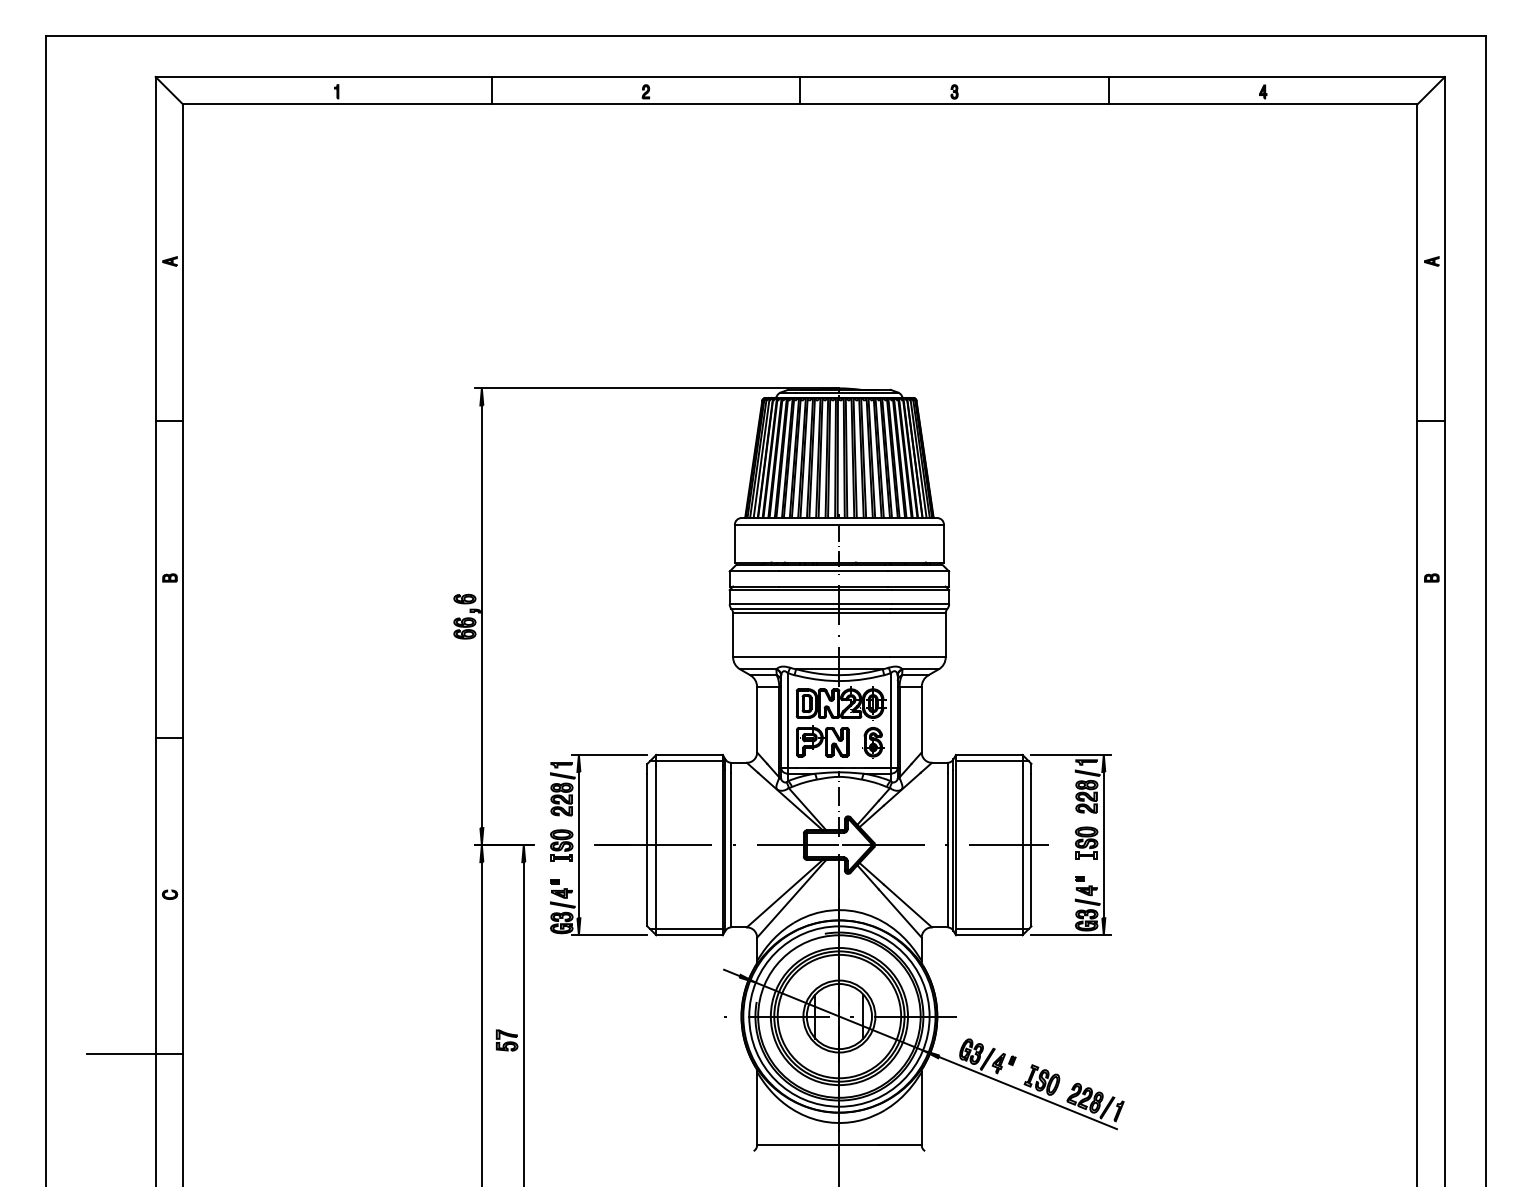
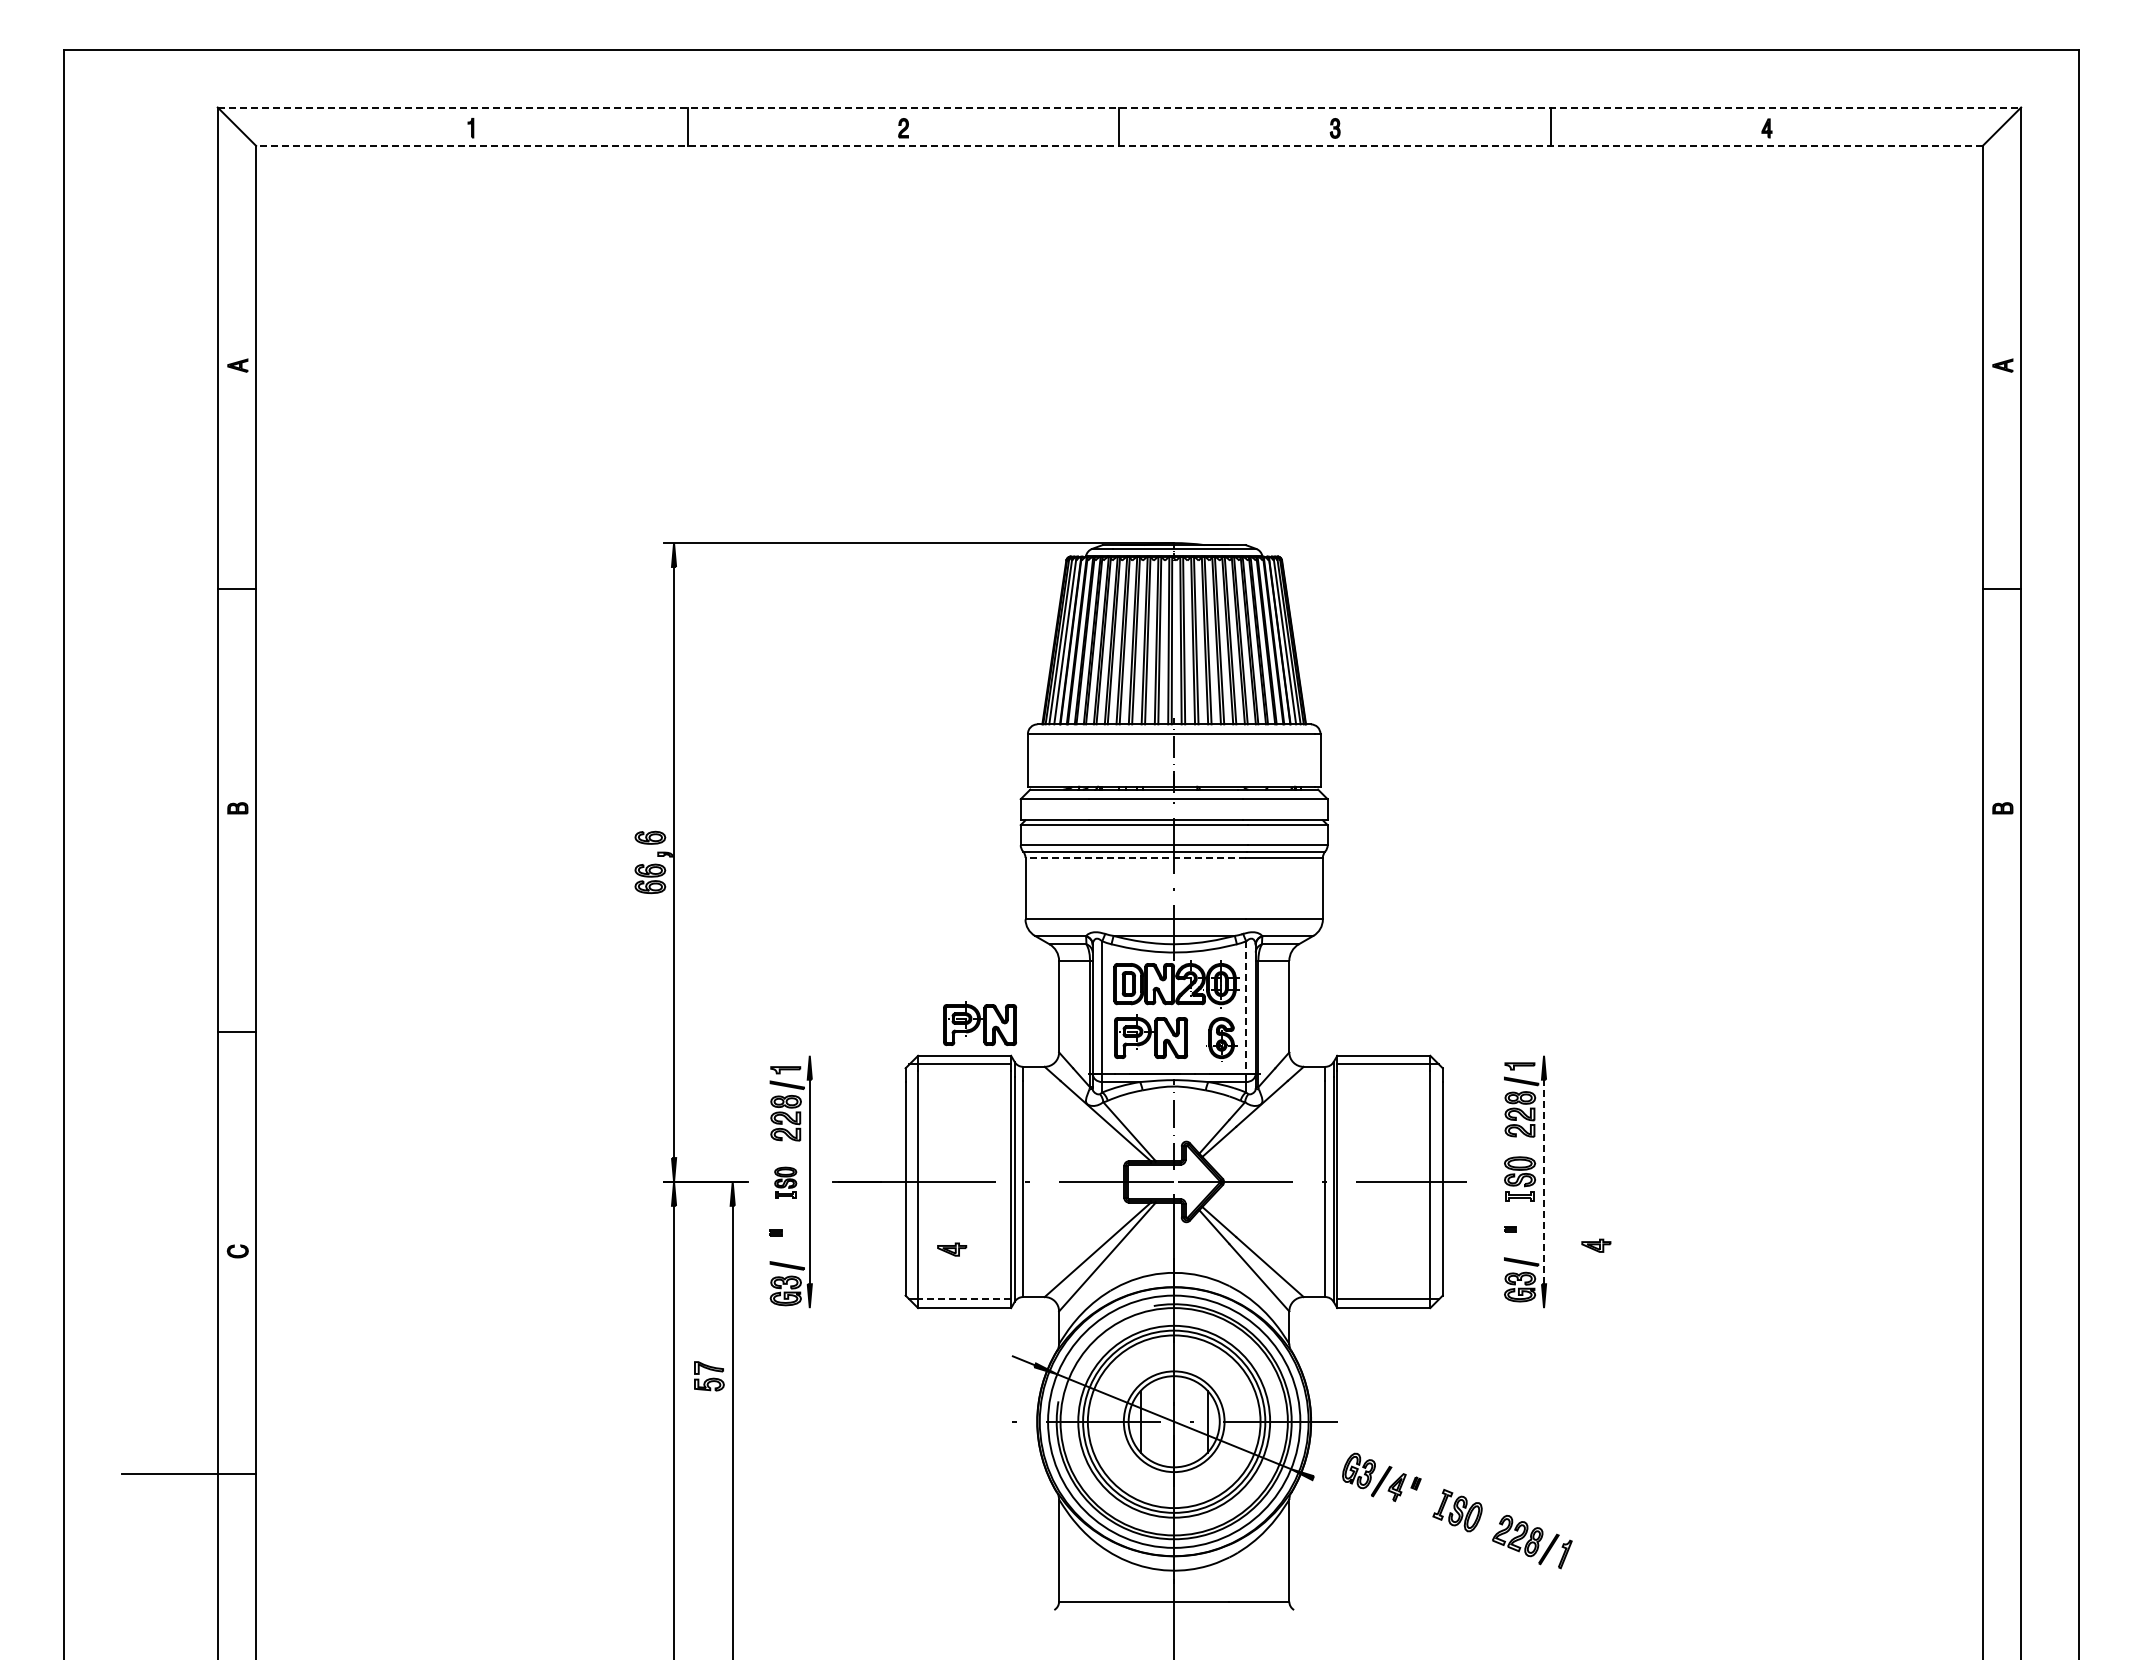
line: (800, 76) -> (1119, 107), solid -> dashed
line: (799, 104) -> (1118, 145), solid -> dashed
line: (811, 613) -> (1135, 857), solid -> dashed
line: (891, 721) -> (1246, 1008), solid -> dashed
part: (700, 731) -> (980, 1023), added
line: (609, 754) -> (852, 1055), removed
line: (1070, 754) -> (1497, 1055), removed
line: (1104, 844) -> (1544, 1181), solid -> dashed
part: (561, 845) -> (785, 1182), size x0.7
part: (1086, 890) -> (1596, 1245), moved
part: (562, 893) -> (952, 1249), moved
line: (689, 929) -> (964, 1299), solid -> dashed
line: (609, 935) -> (852, 1308), removed
line: (1070, 935) -> (1497, 1308), removed
part: (507, 1040) -> (709, 1376), moved
line: (1027, 1092) -> (1437, 1528), removed

